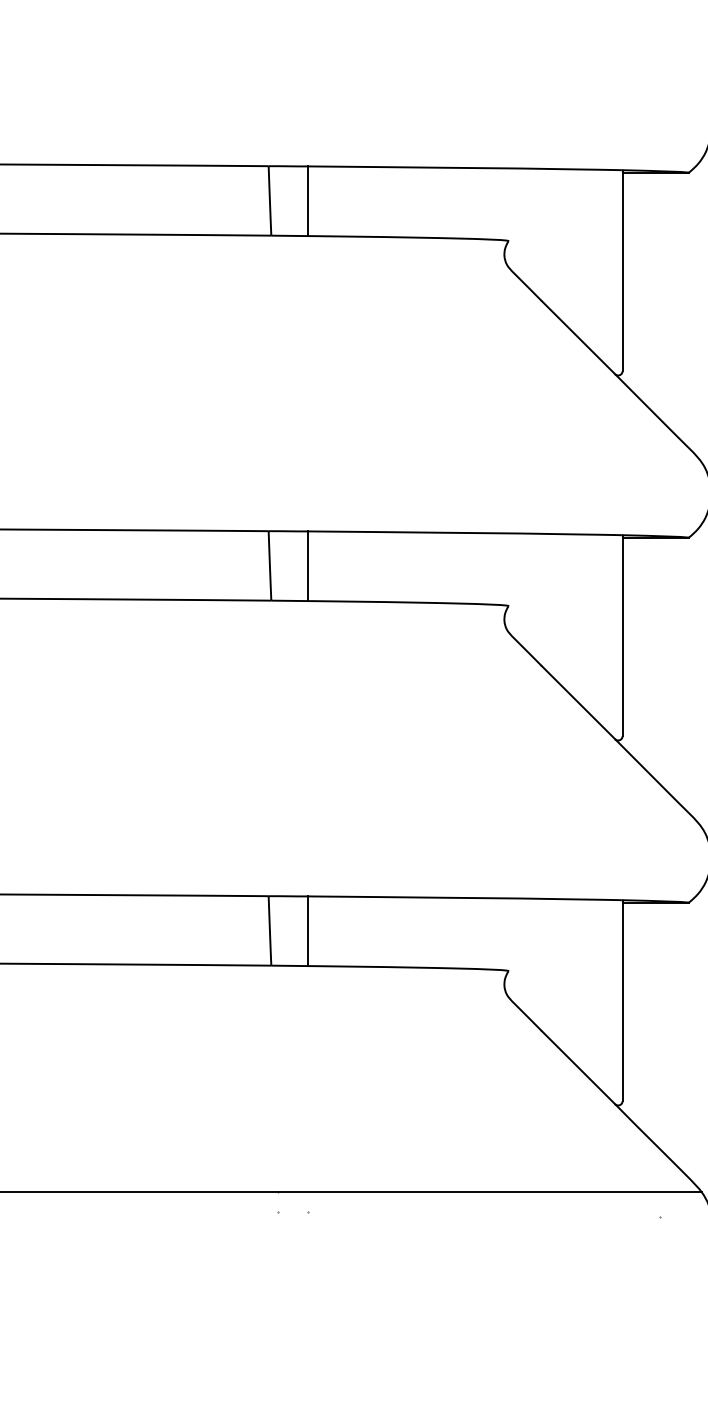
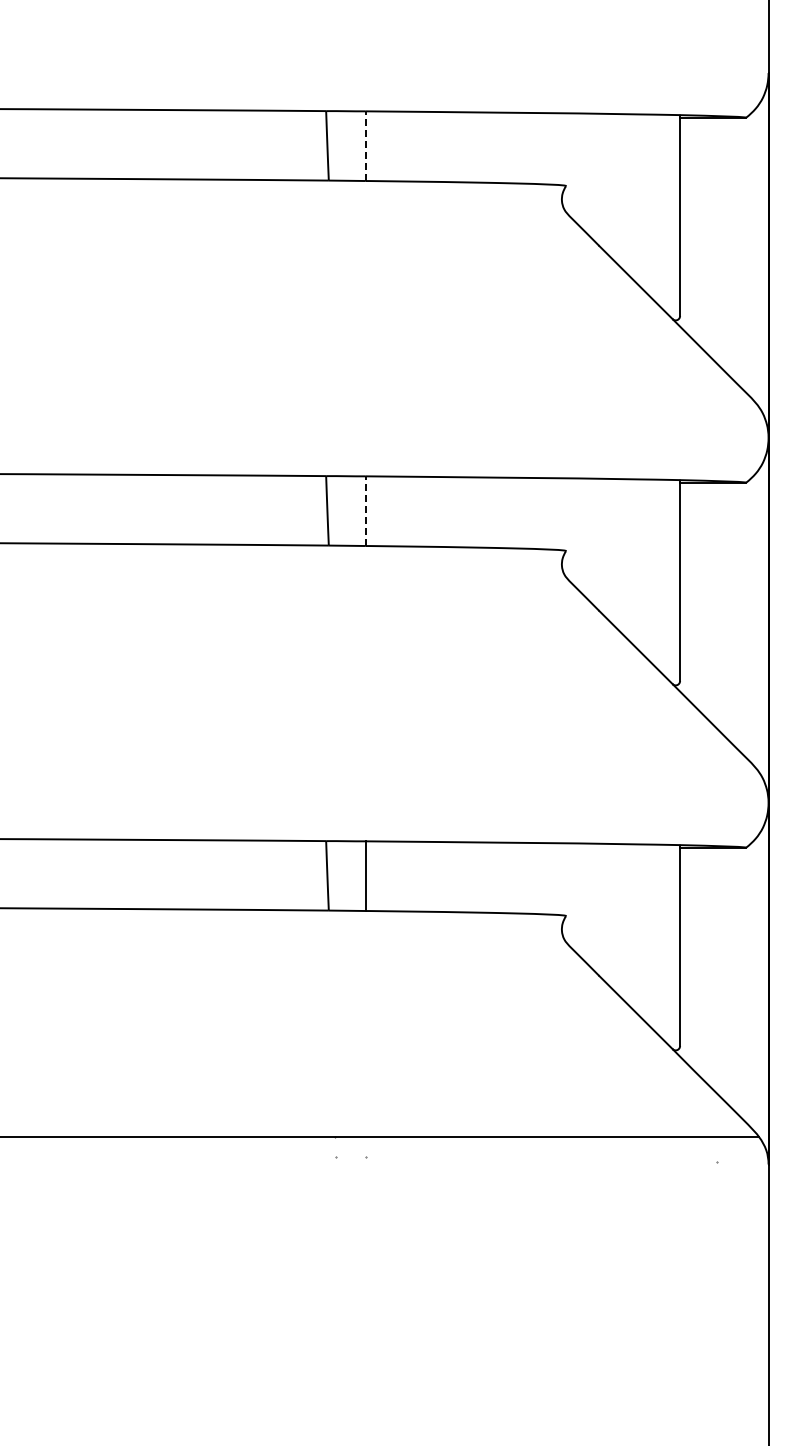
line: (308, 201) -> (365, 146), solid -> dashed
line: (308, 566) -> (365, 511), solid -> dashed

